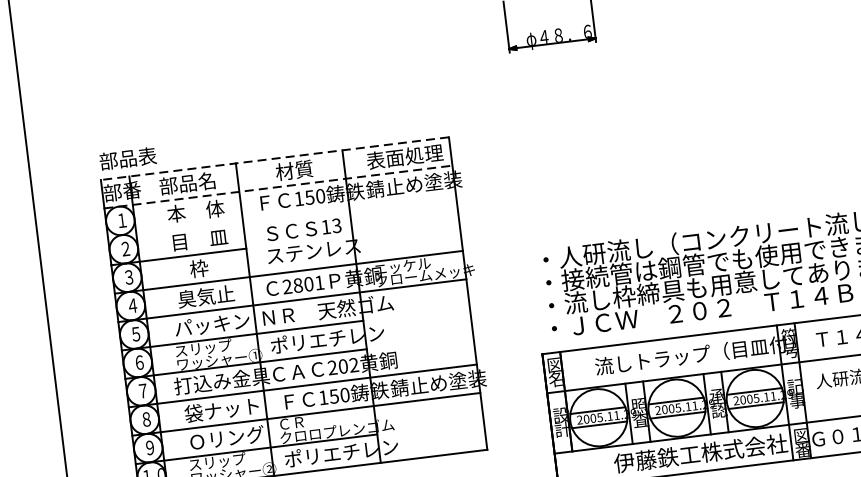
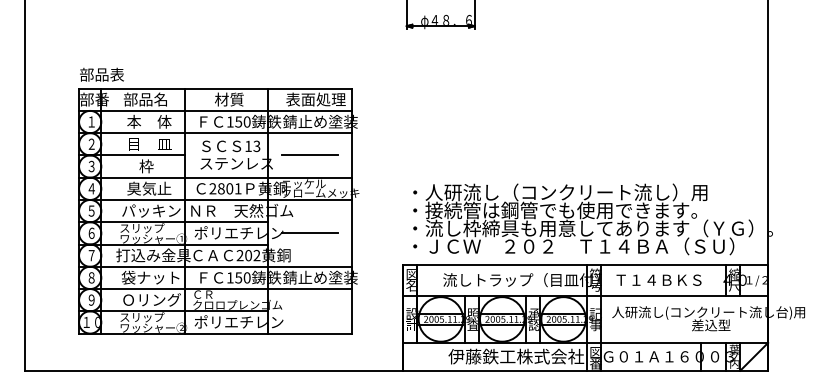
line: (273, 158) -> (214, 88), dashed -> solid
line: (278, 186) -> (215, 110), dashed -> solid
line: (282, 215) -> (215, 133), added
line: (405, 227) -> (309, 154), added
line: (417, 328) -> (309, 233), added

